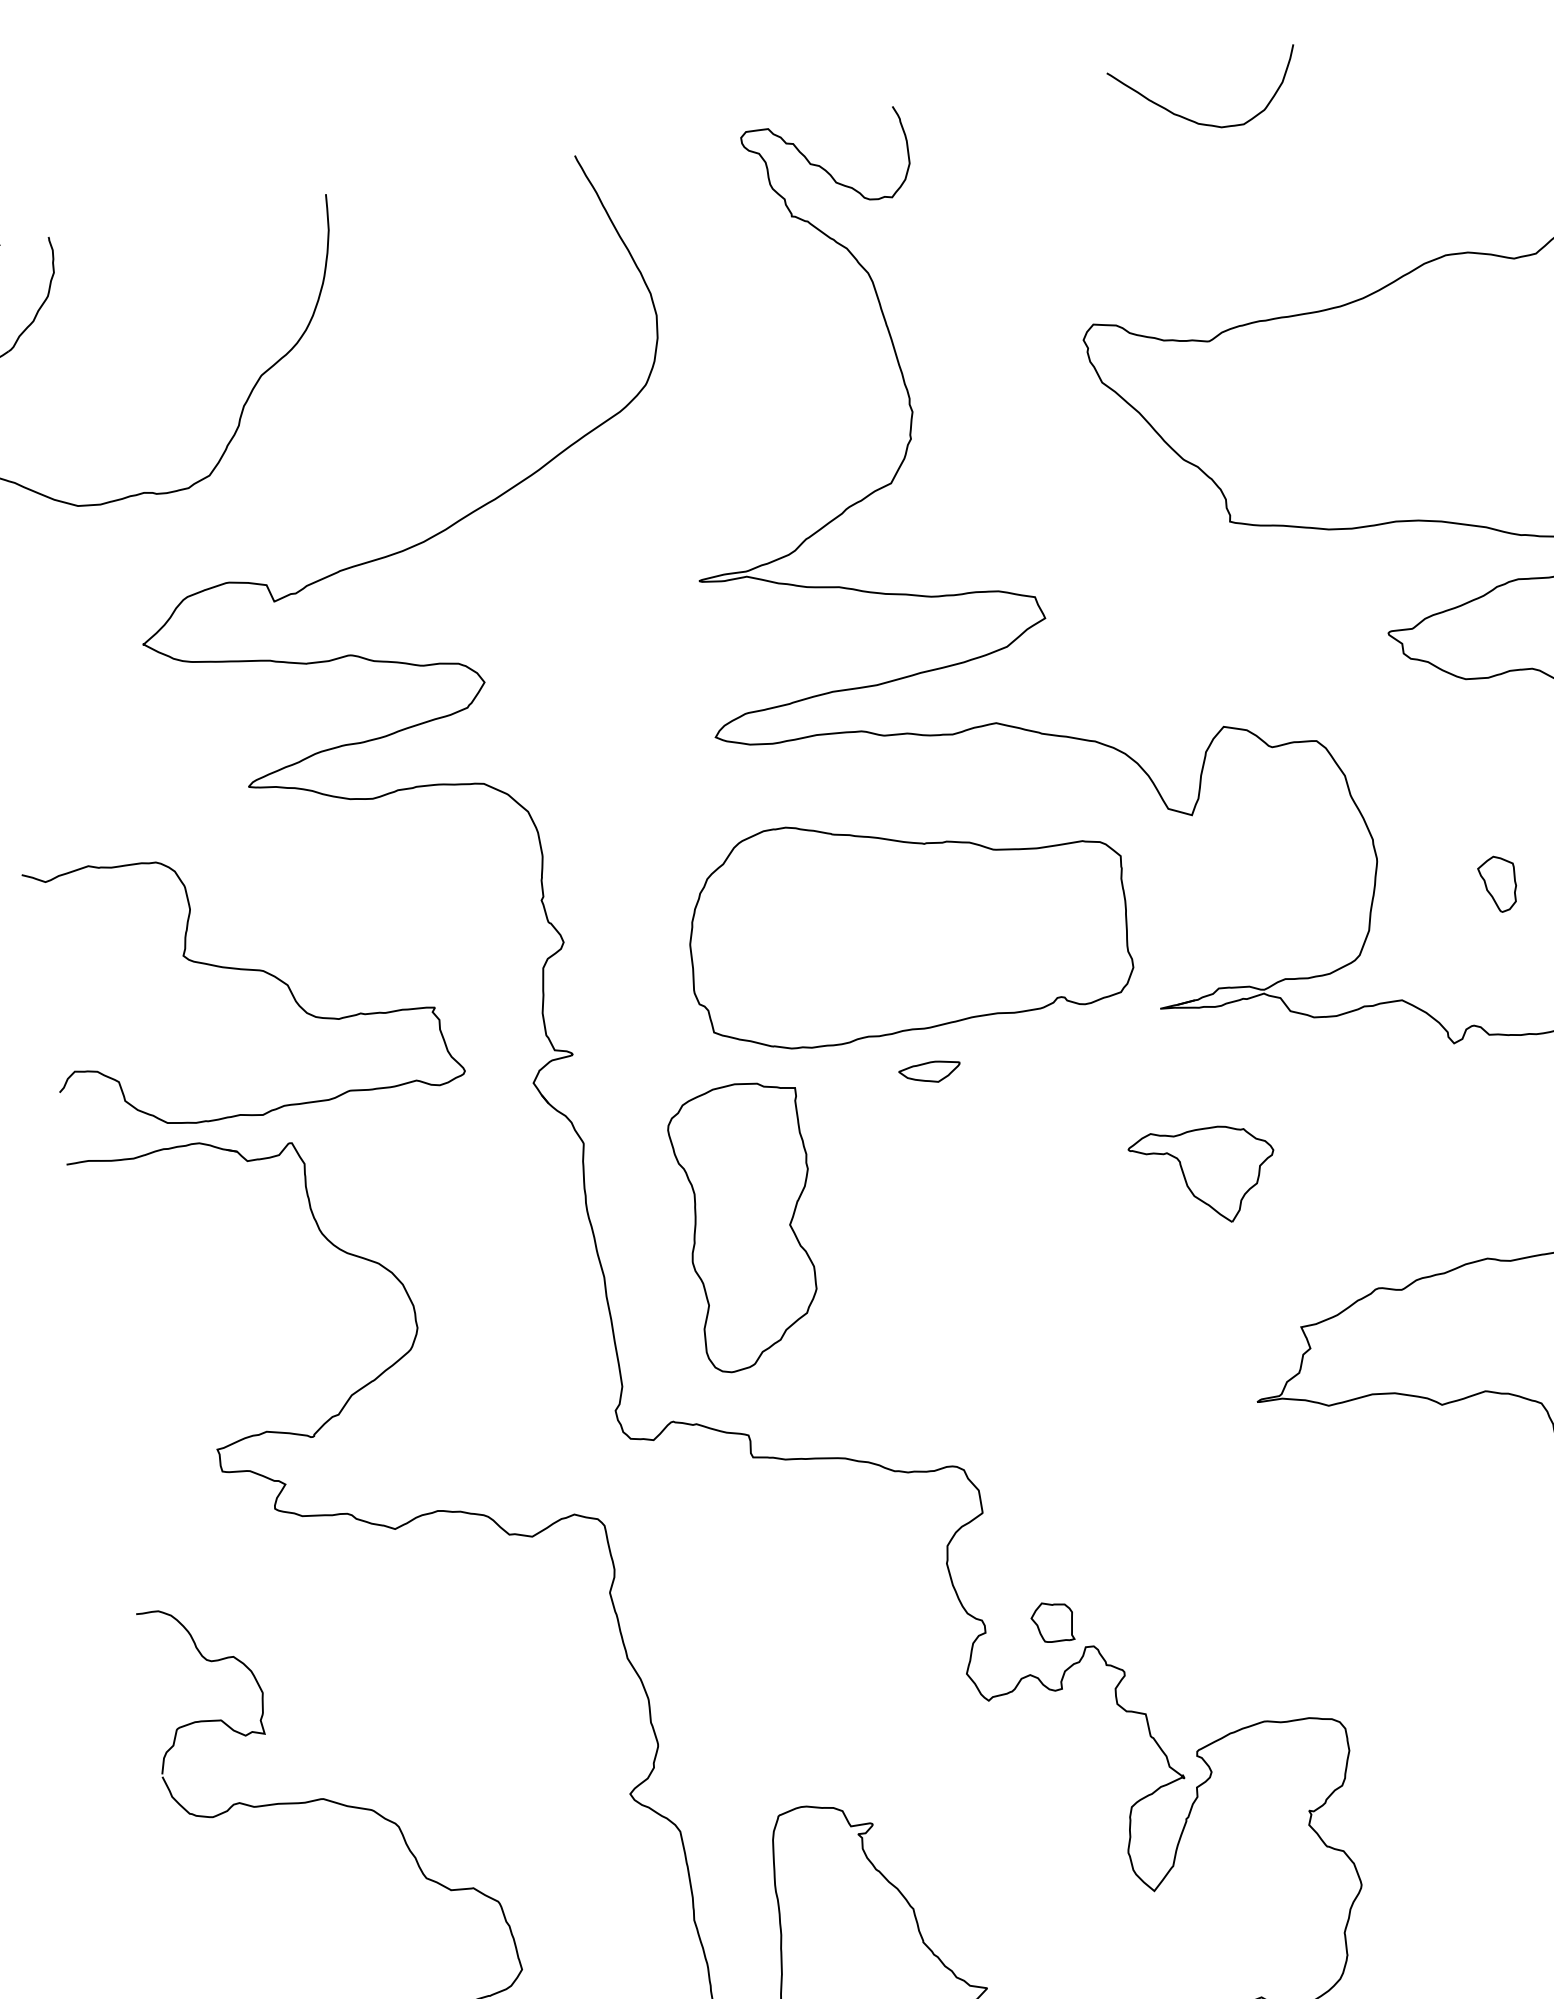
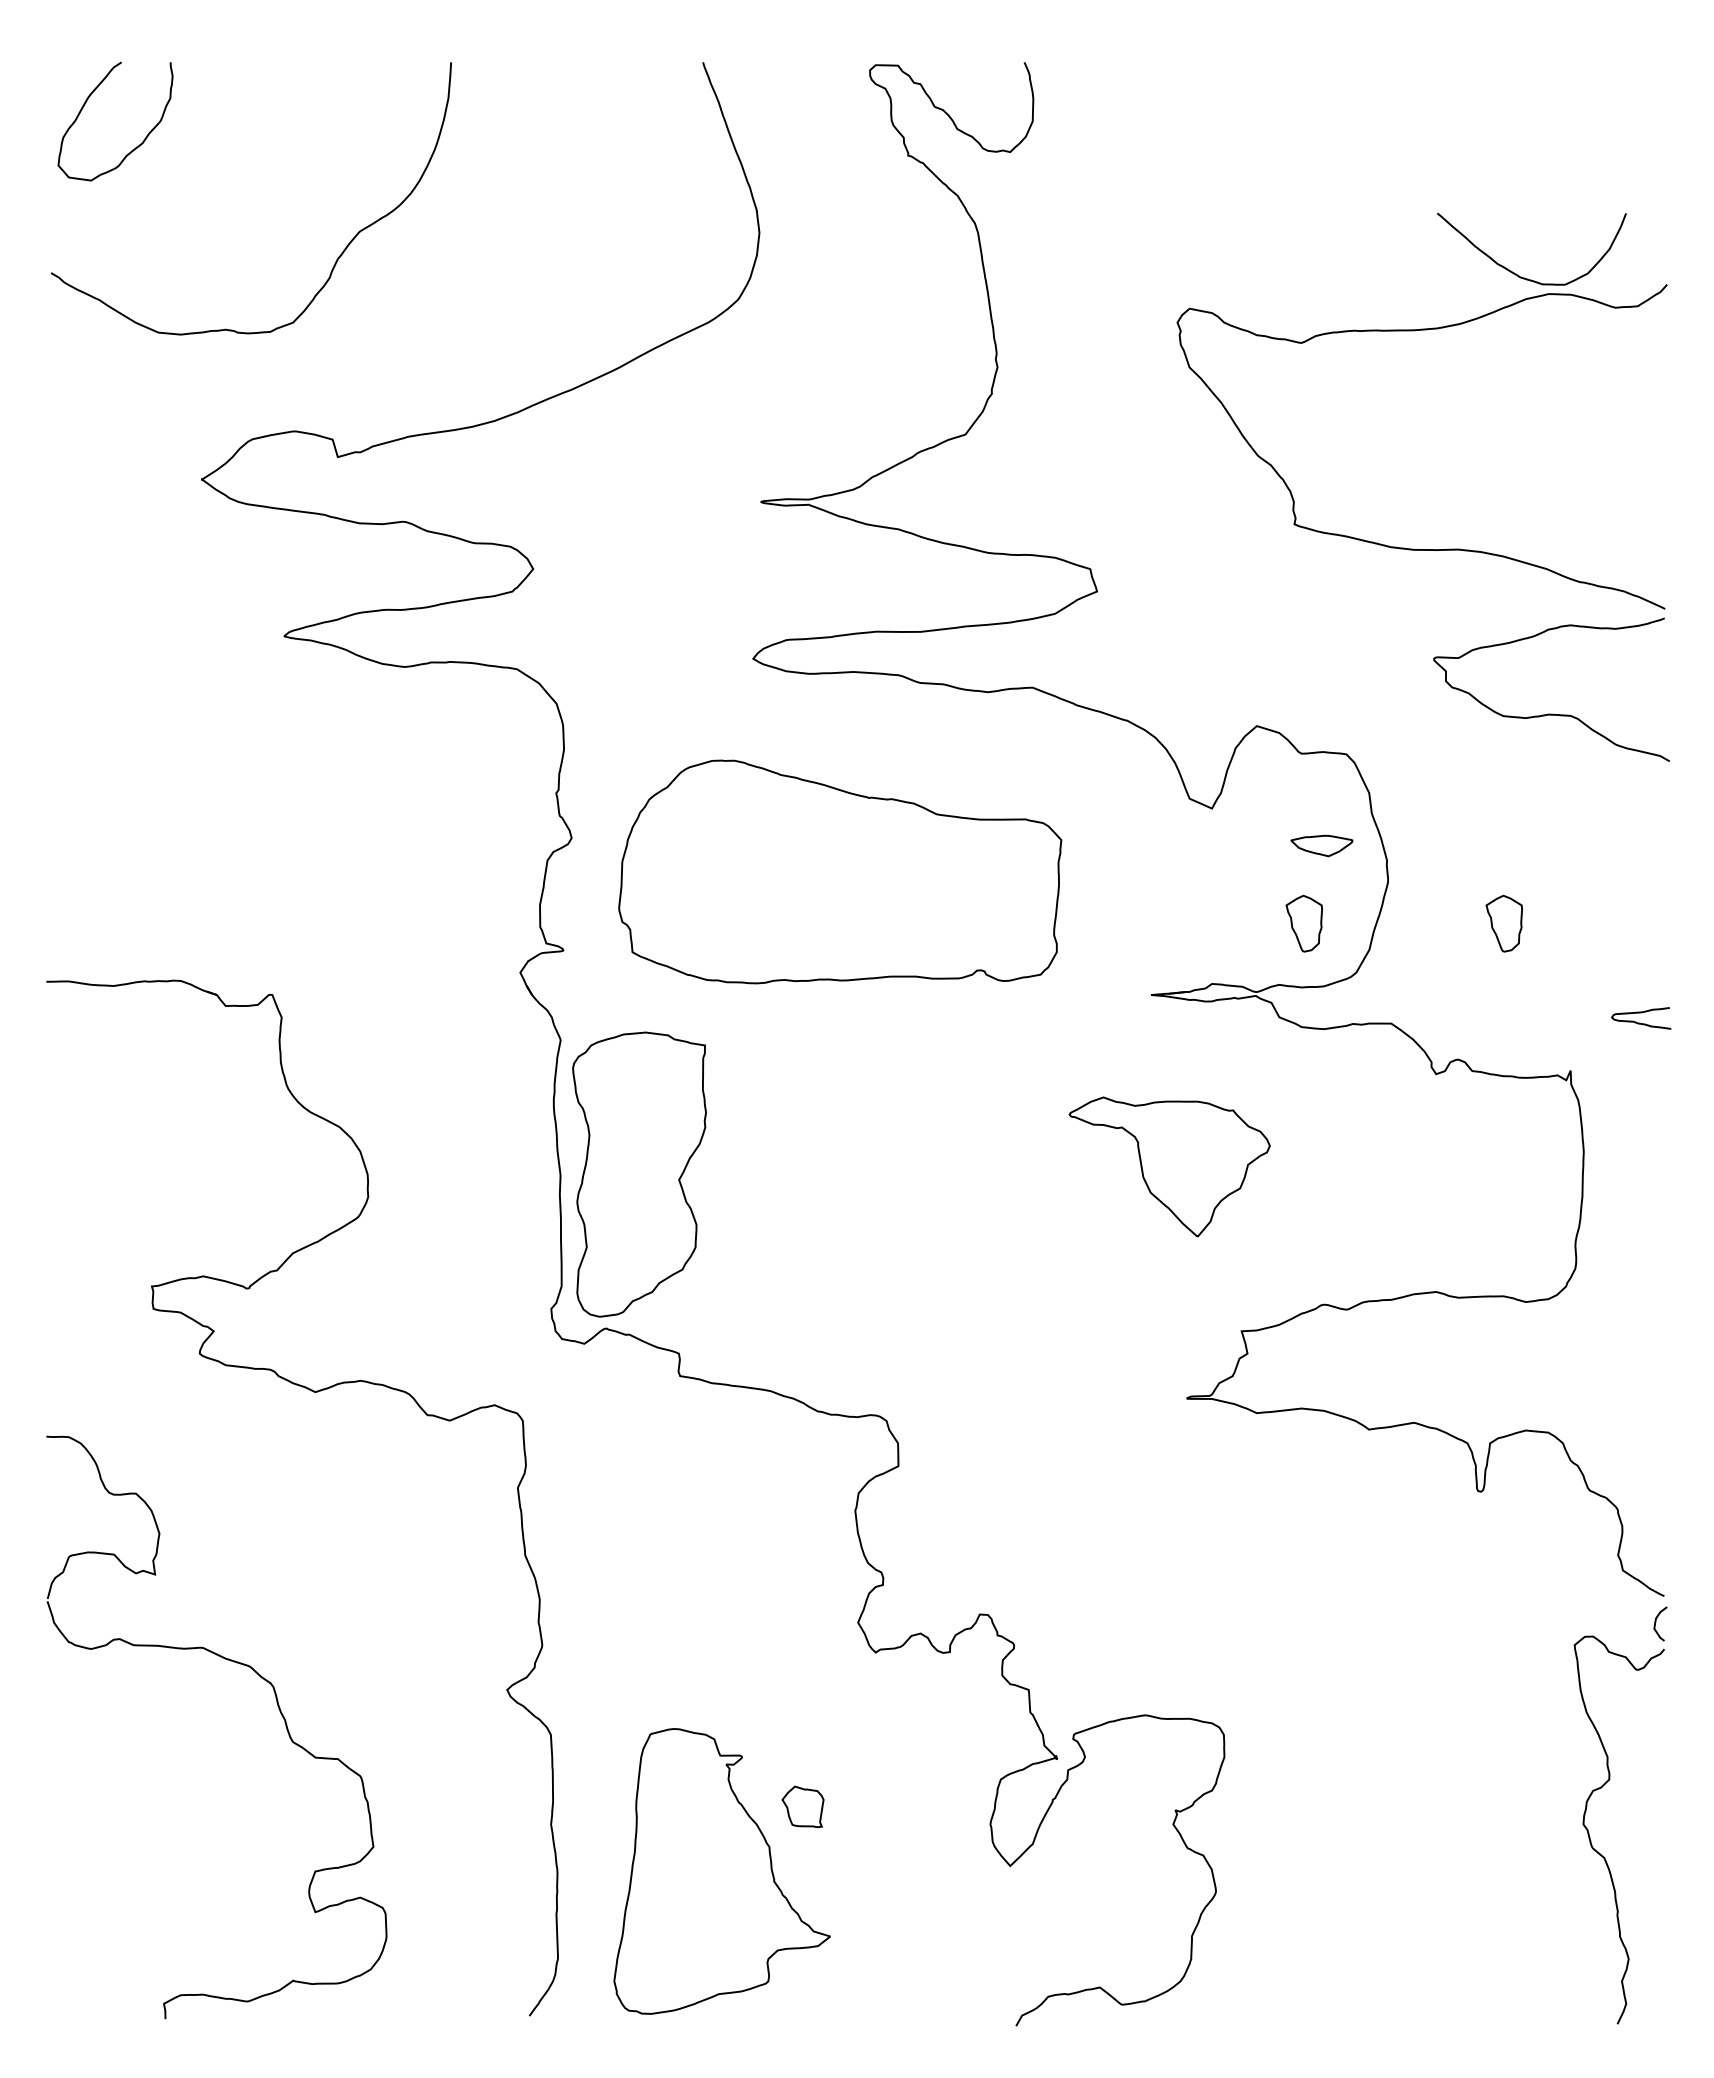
curve: (1194, 120) -> (1516, 273), moved
part: (1299, 914) -> (1303, 923), added
part: (907, 920) -> (840, 871), moved
curve: (245, 970) -> (252, 817), removed
part: (929, 1072) -> (1321, 845), moved
part: (1204, 1175) -> (1169, 1166), size x1.4
part: (750, 1225) -> (639, 1174), moved
part: (1052, 1621) -> (802, 1806), moved

